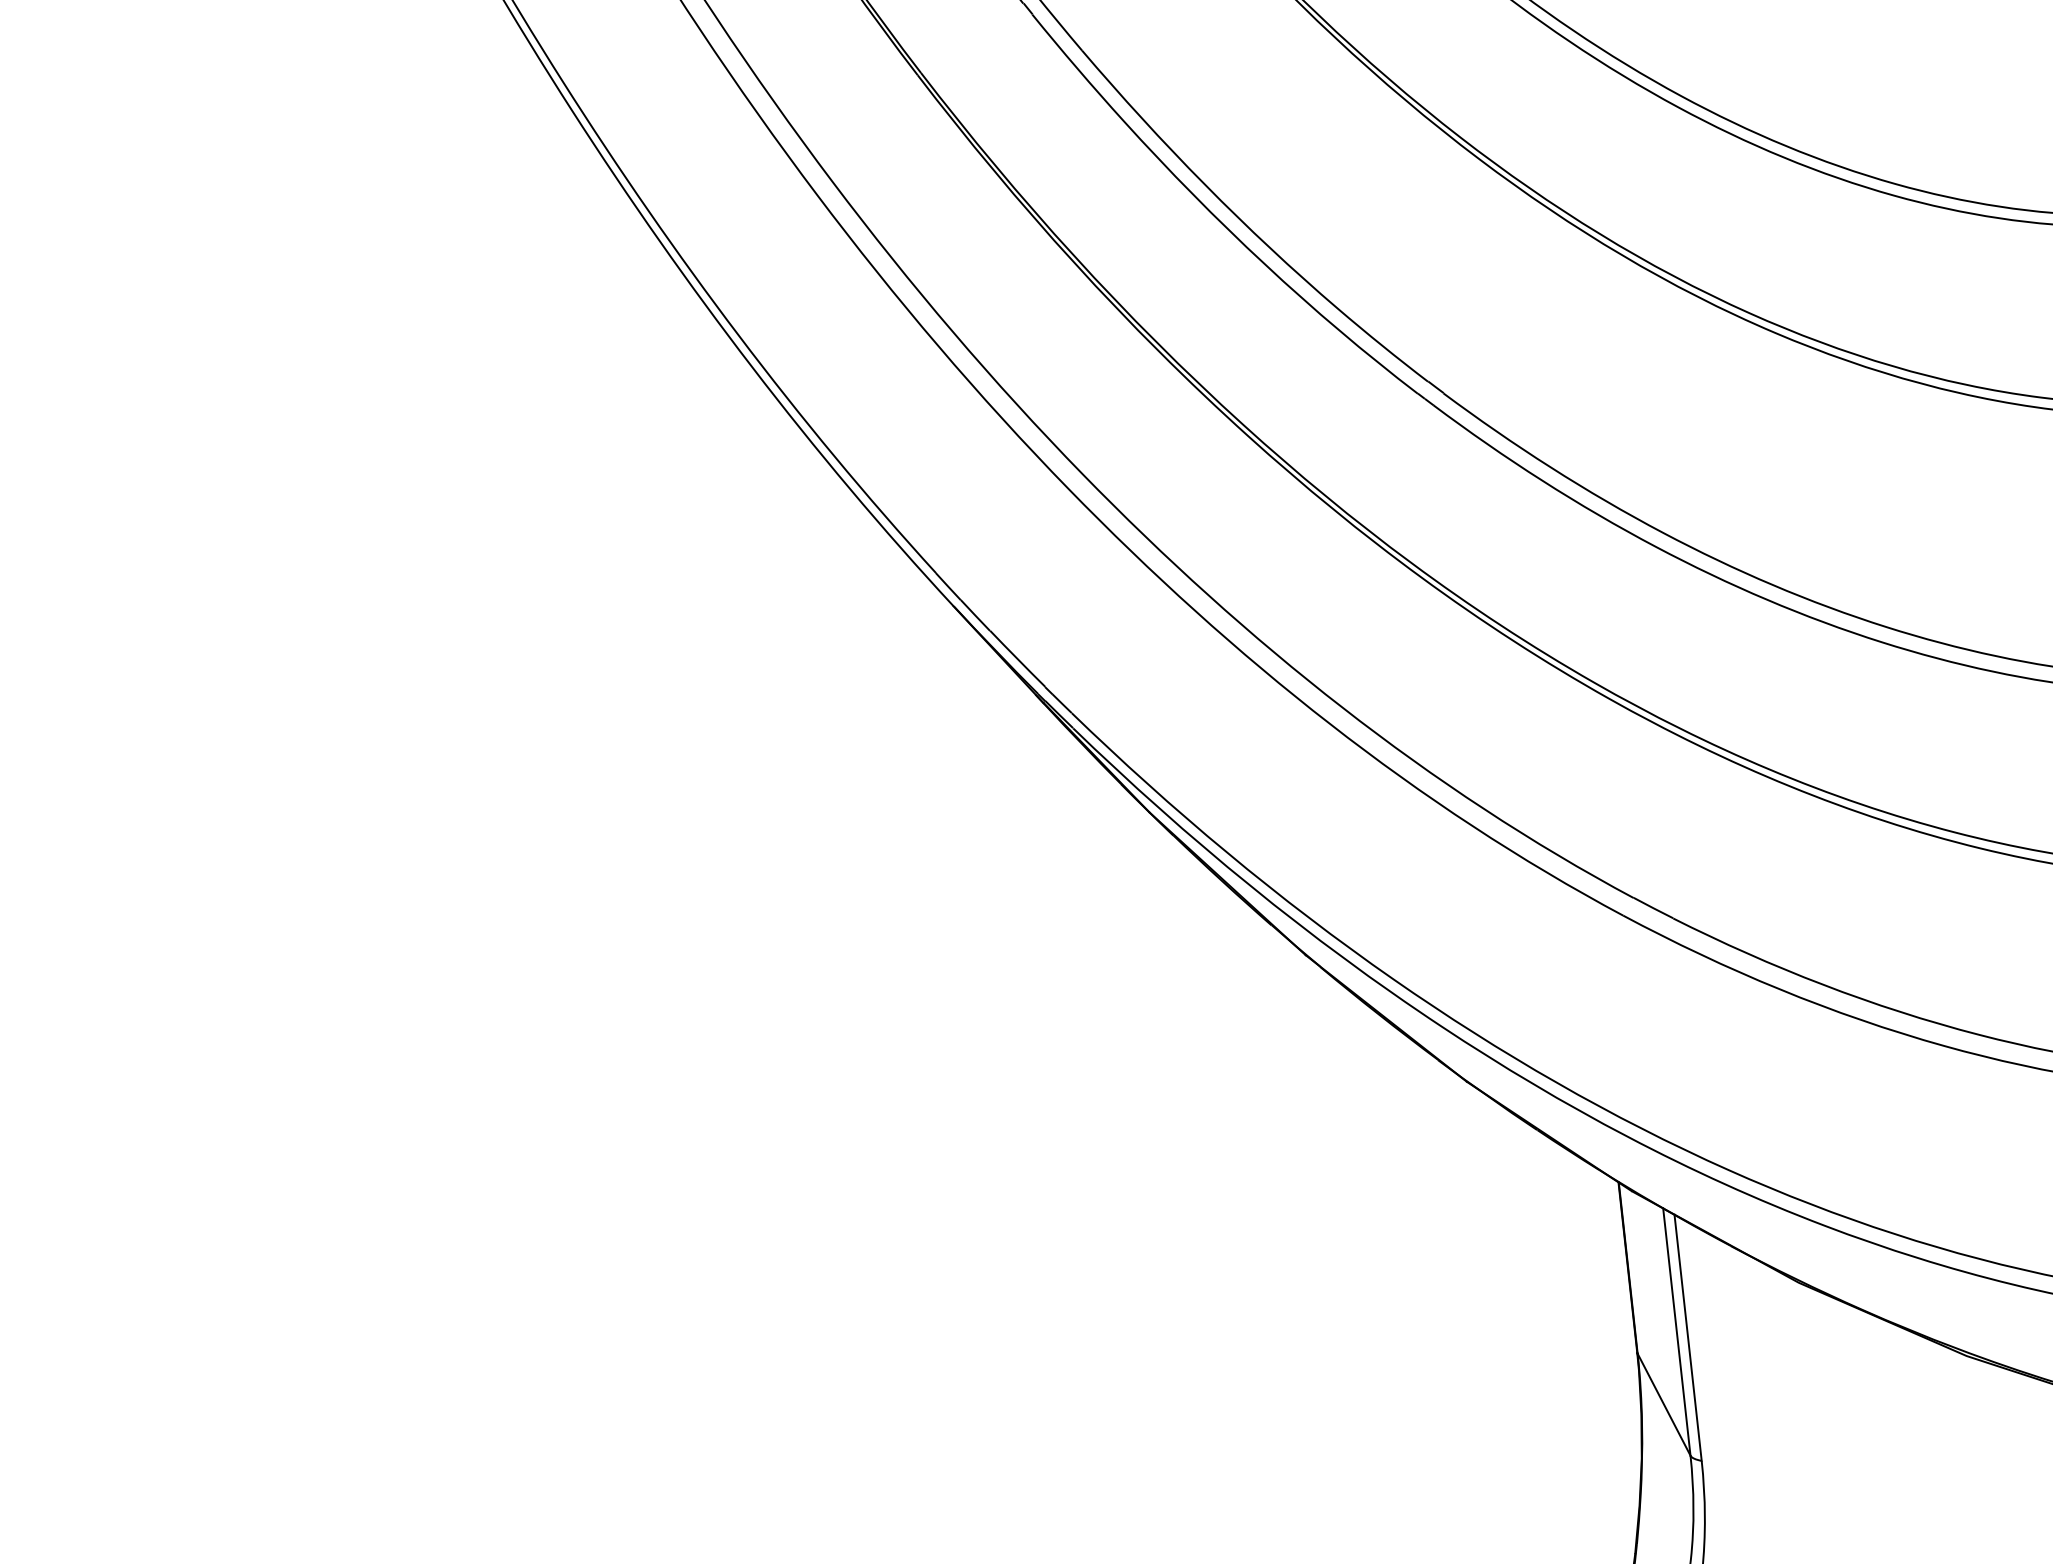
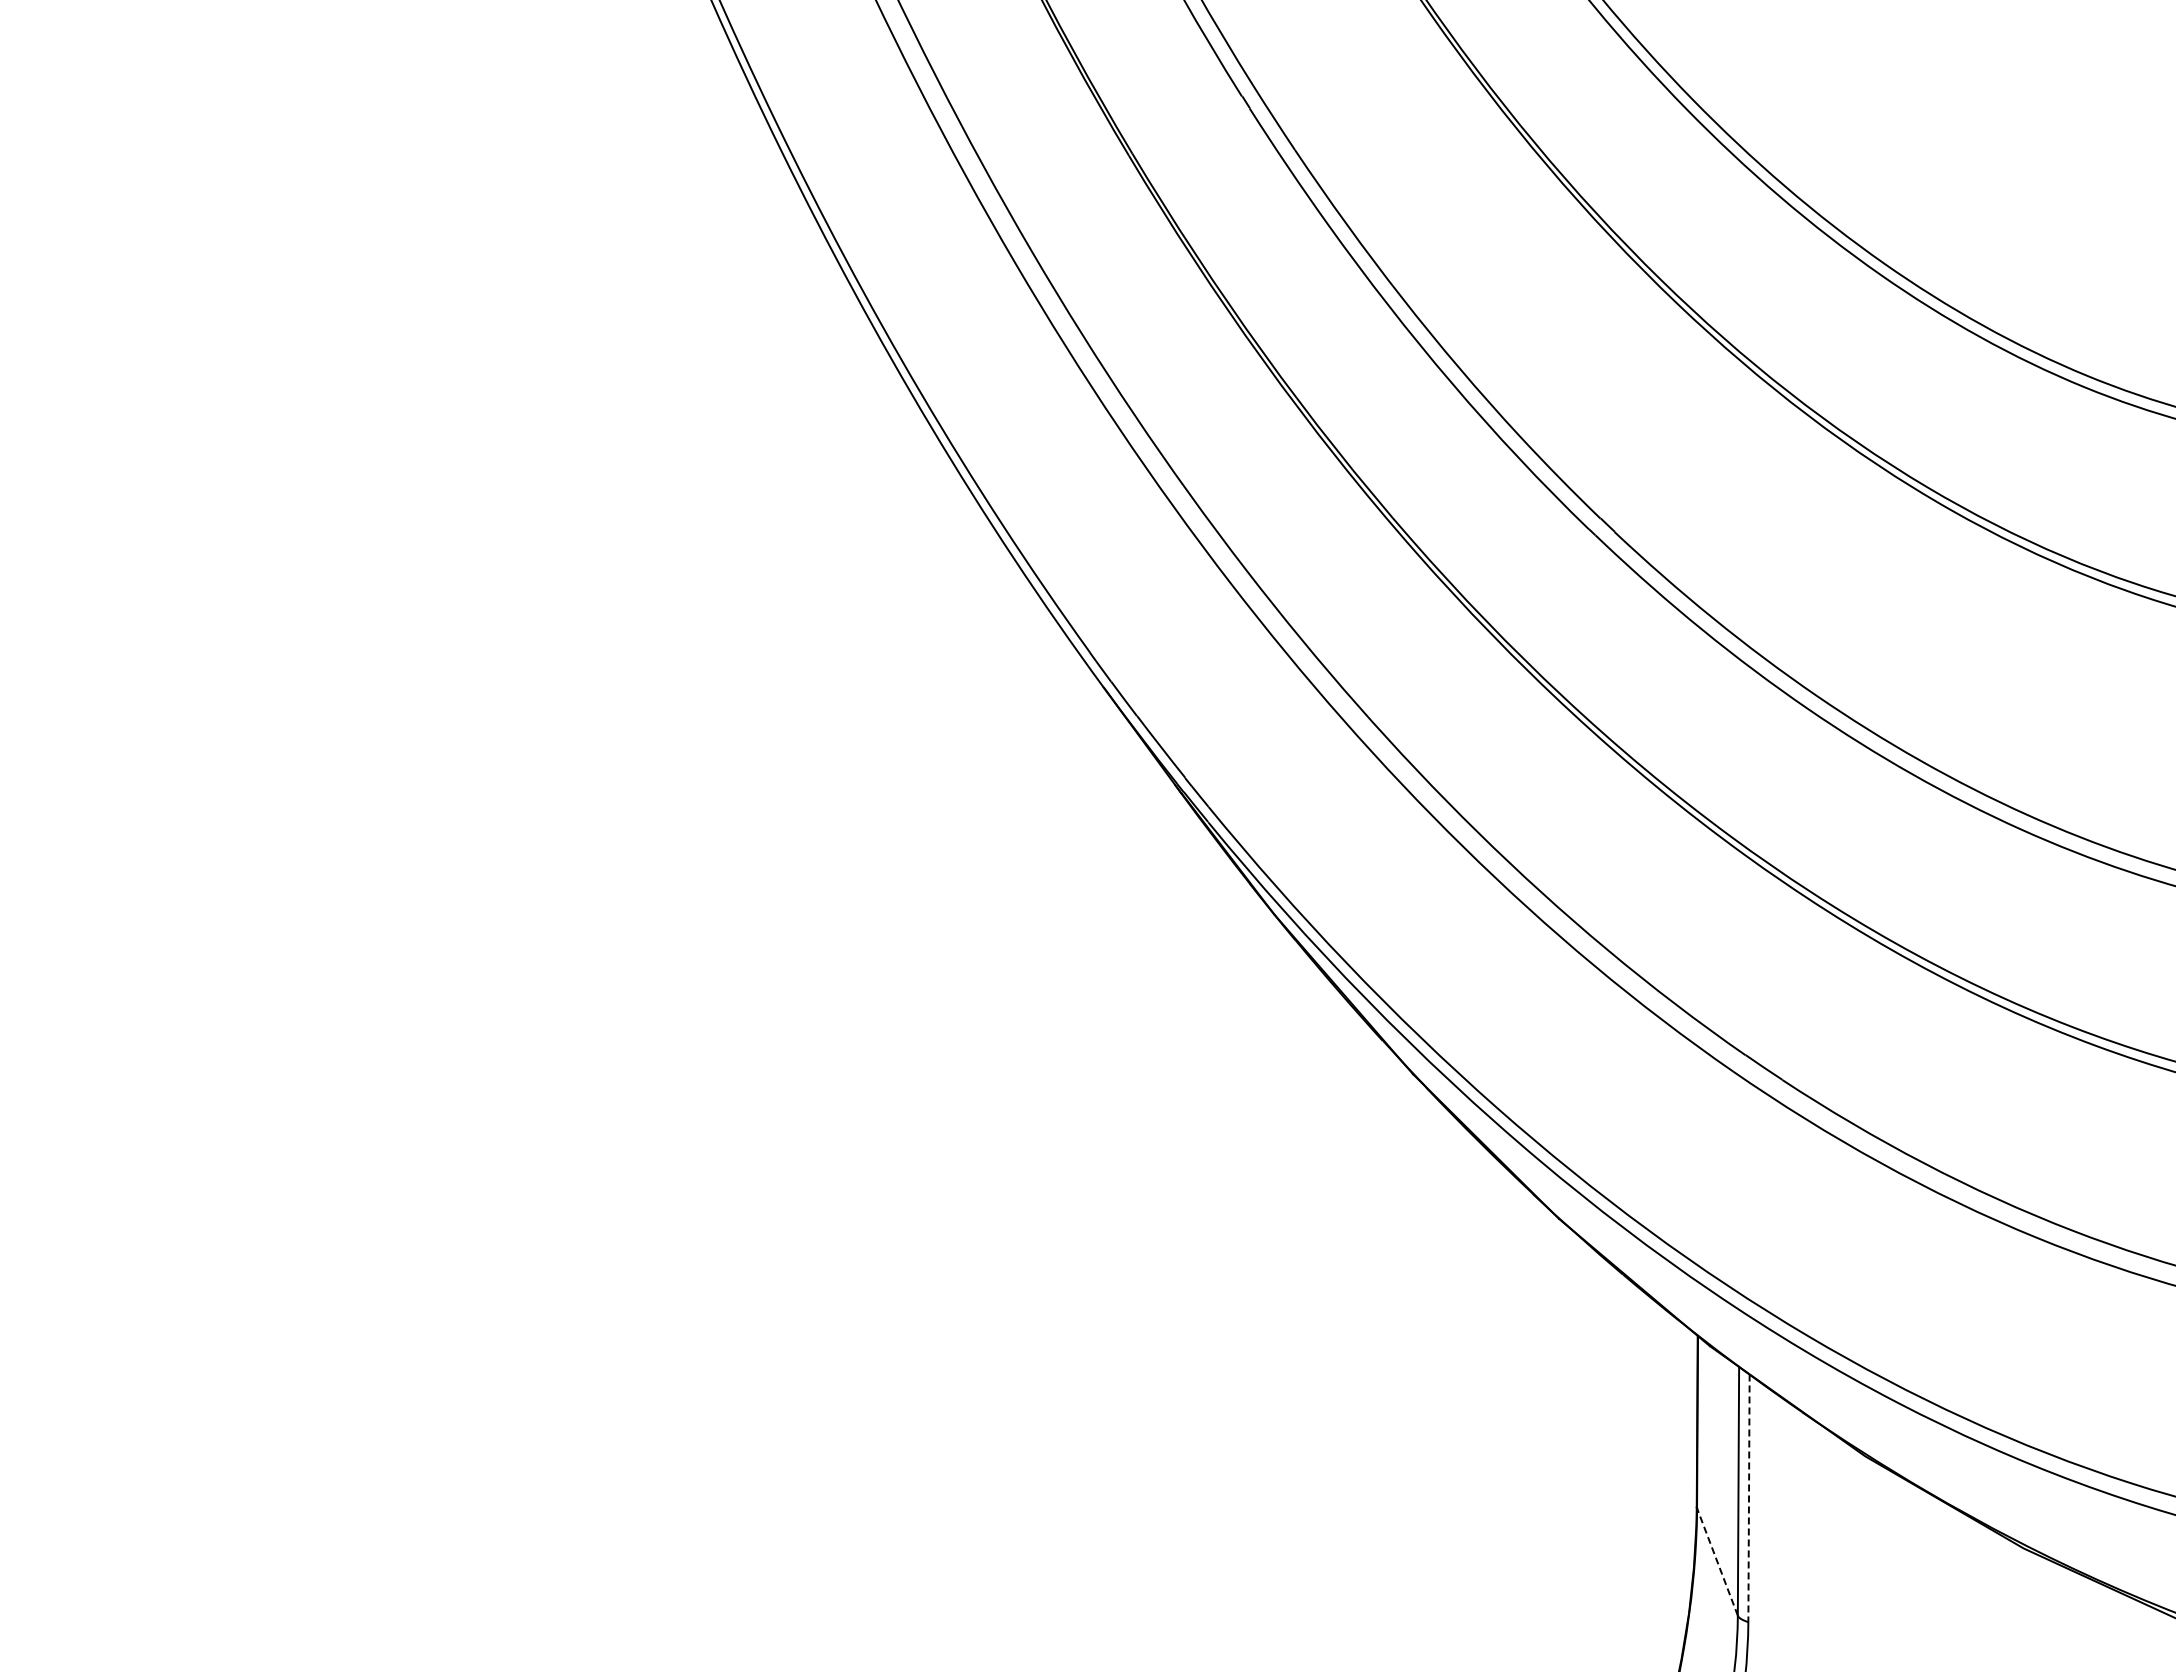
line: (1688, 1337) -> (1749, 1498), solid -> dashed
line: (1664, 1404) -> (1717, 1561), solid -> dashed

